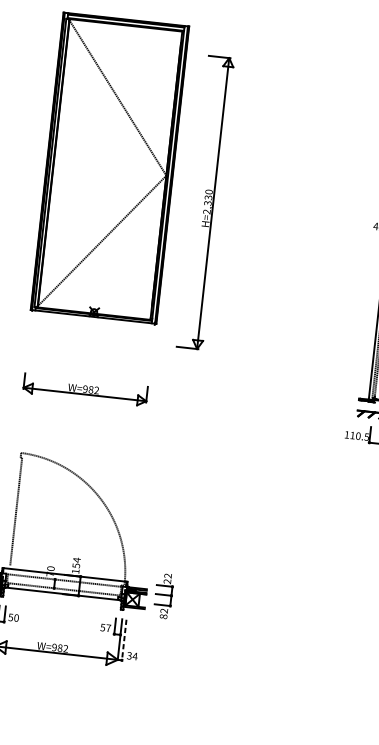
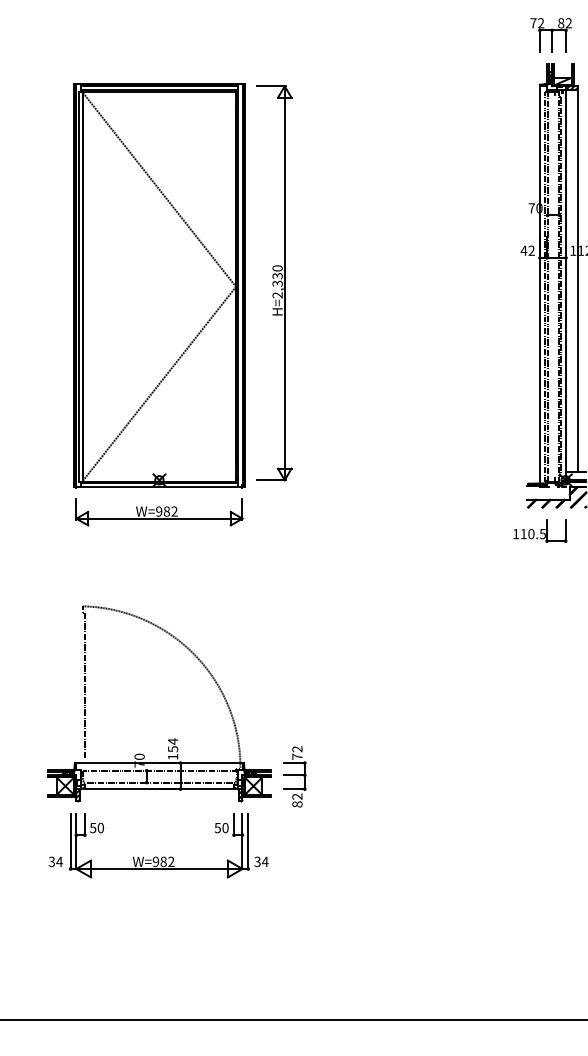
part: (110, 168) -> (159, 285), moved
part: (205, 202) -> (274, 283), moved
text: (167, 581) -> (297, 756), 22 -> 72
text: (108, 627) -> (225, 827), 57 -> 50
line: (124, 640) -> (248, 842), dashed -> solid

